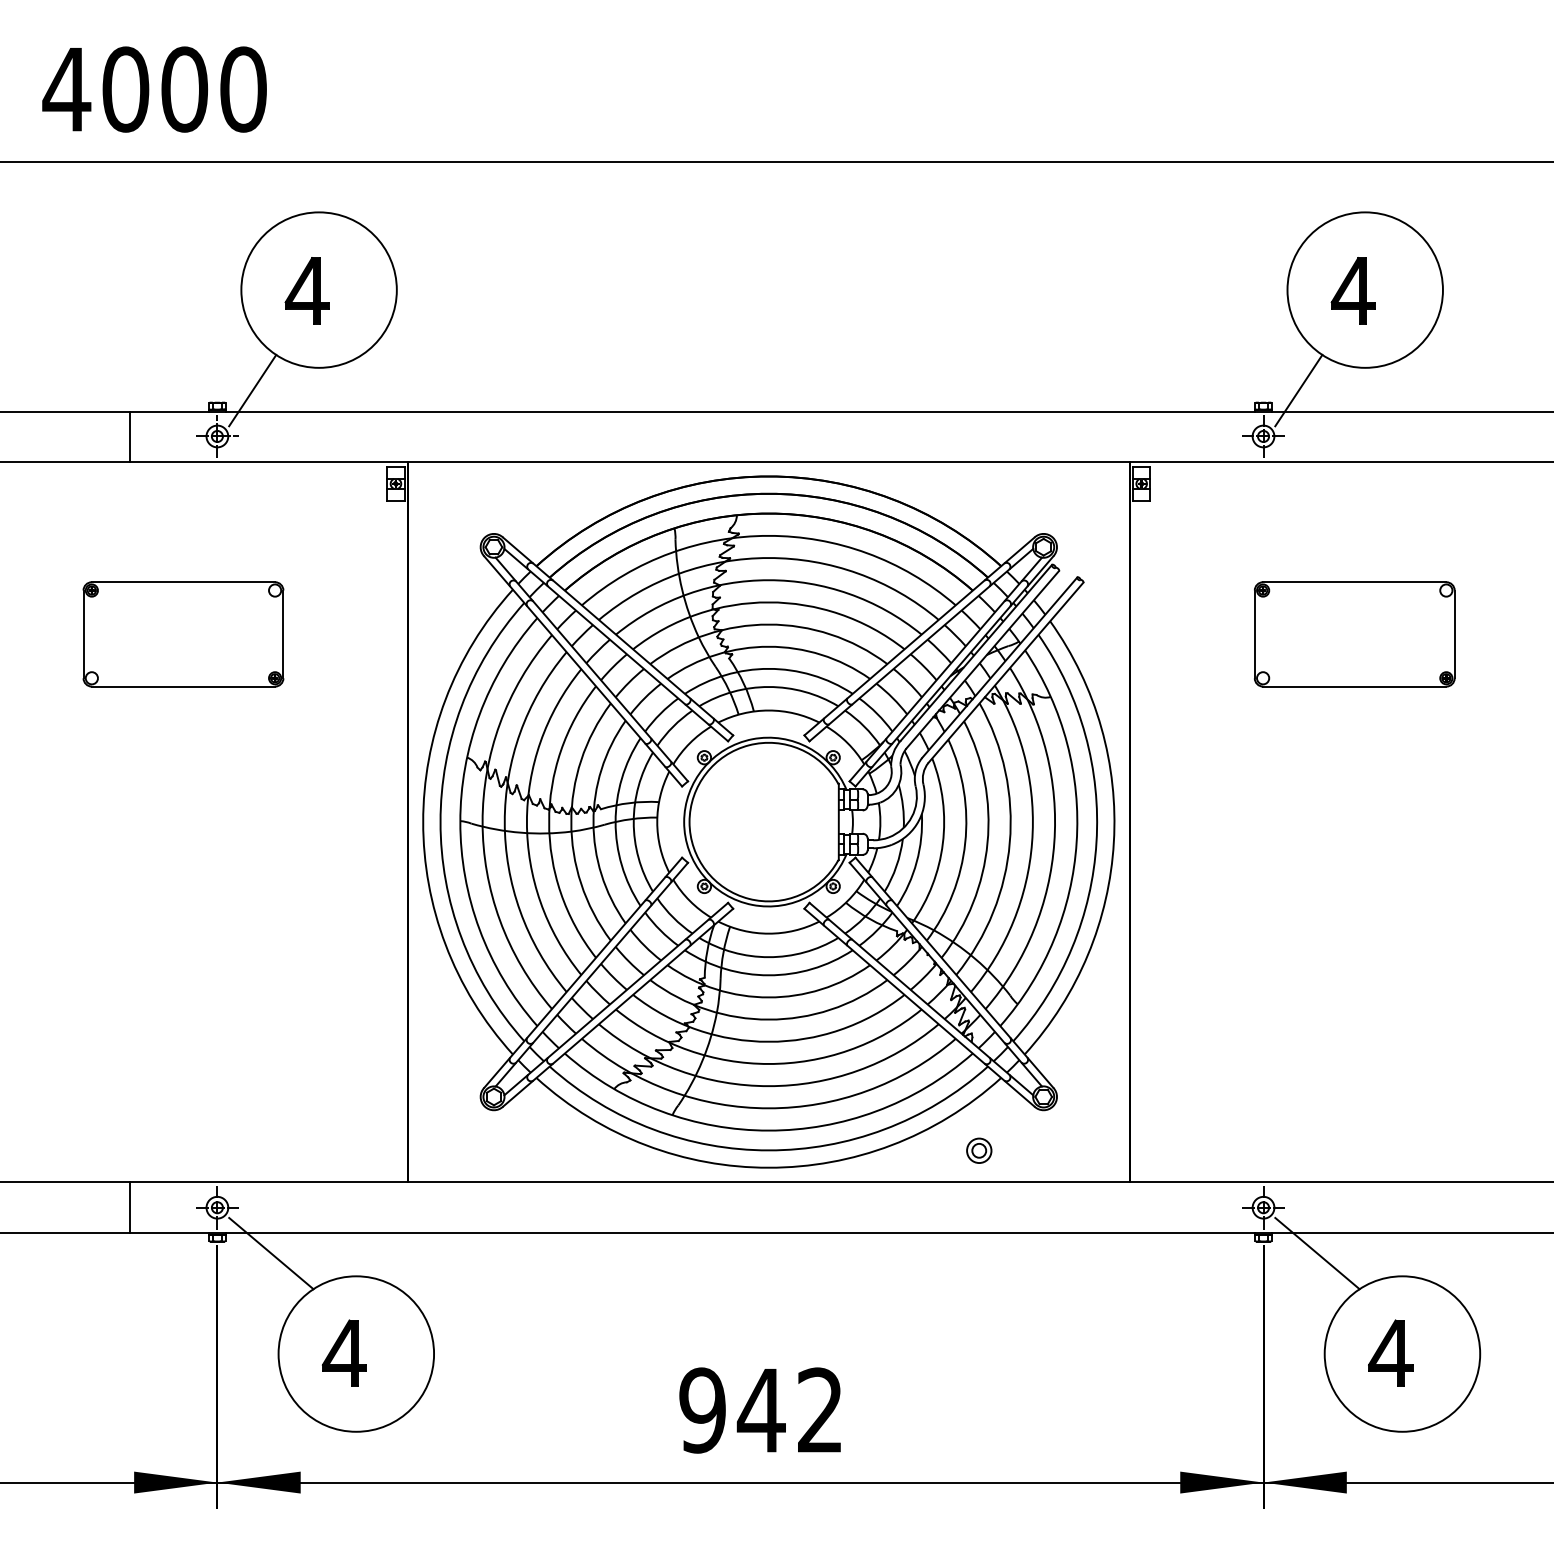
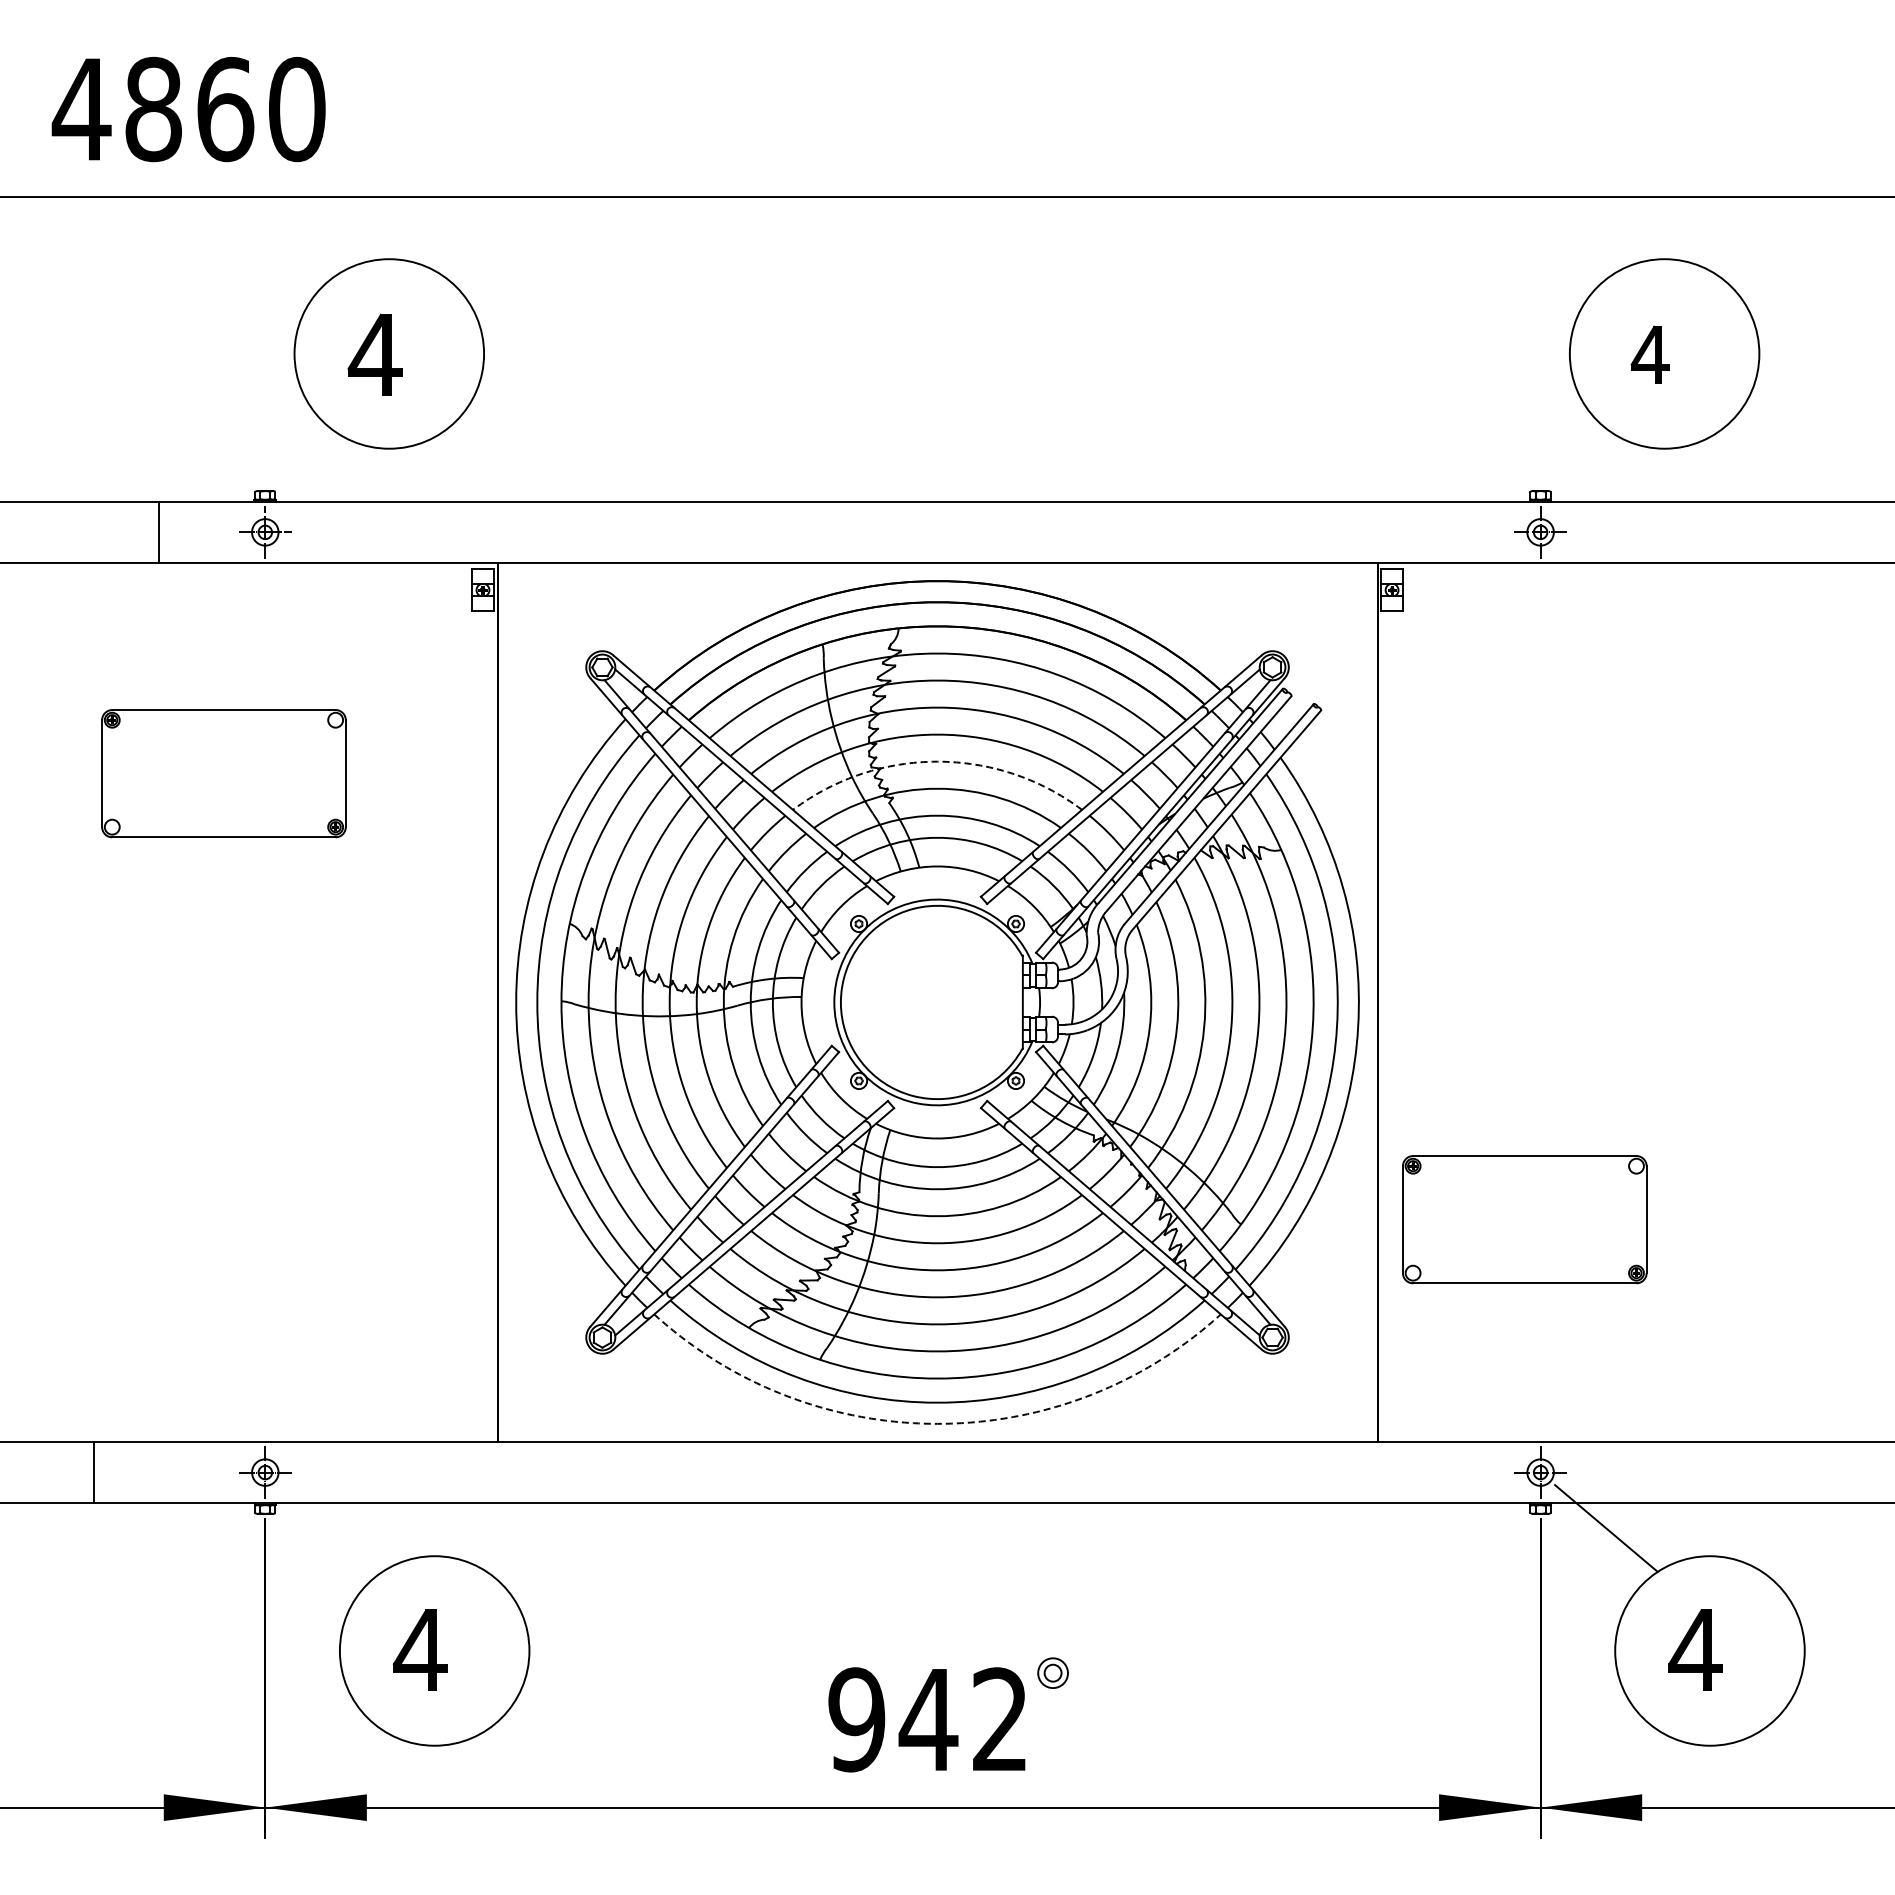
text: (155, 89) -> (189, 109), 4000 -> 4860
part: (1352, 290) -> (1649, 354), size x0.7
line: (252, 390) -> (308, 476), removed
line: (1298, 390) -> (1583, 476), removed
arc: (768, 624) -> (937, 761), solid -> dashed
part: (1354, 634) -> (1524, 1219), moved
part: (978, 1150) -> (1052, 1672), moved
arc: (768, 1167) -> (937, 1423), solid -> dashed
line: (129, 1207) -> (93, 1472), moved
line: (270, 1253) -> (330, 1528), removed

